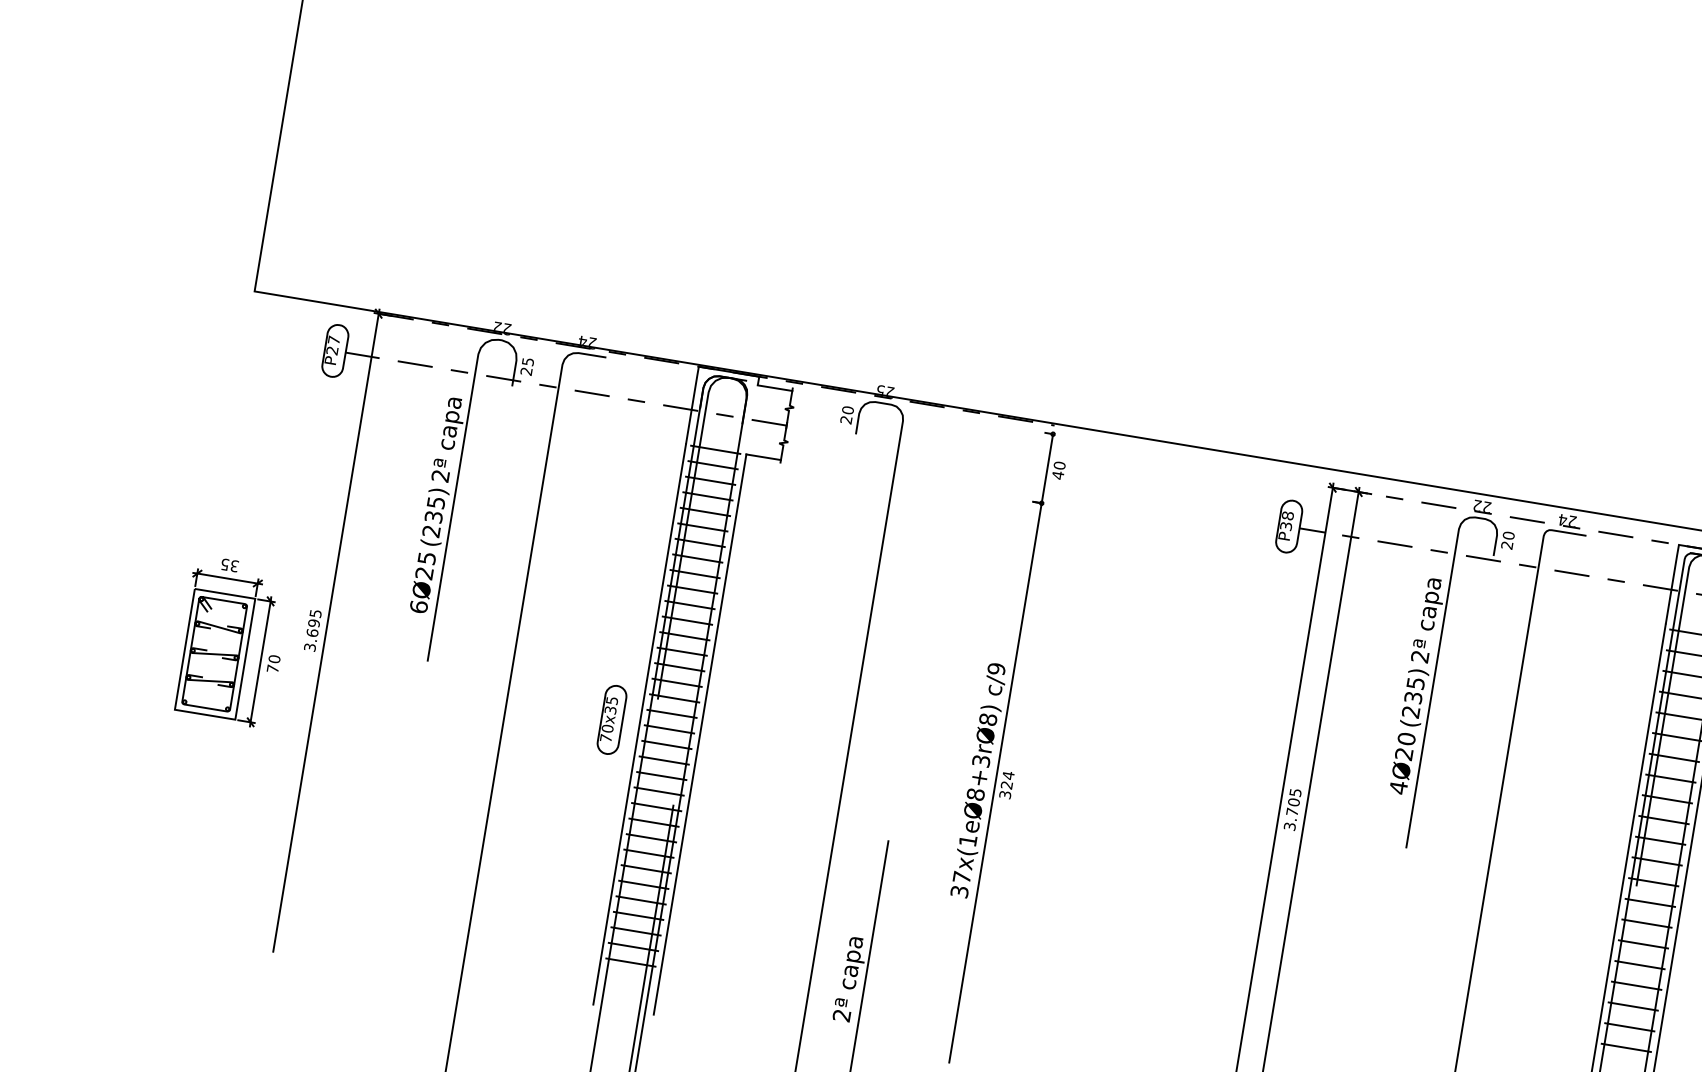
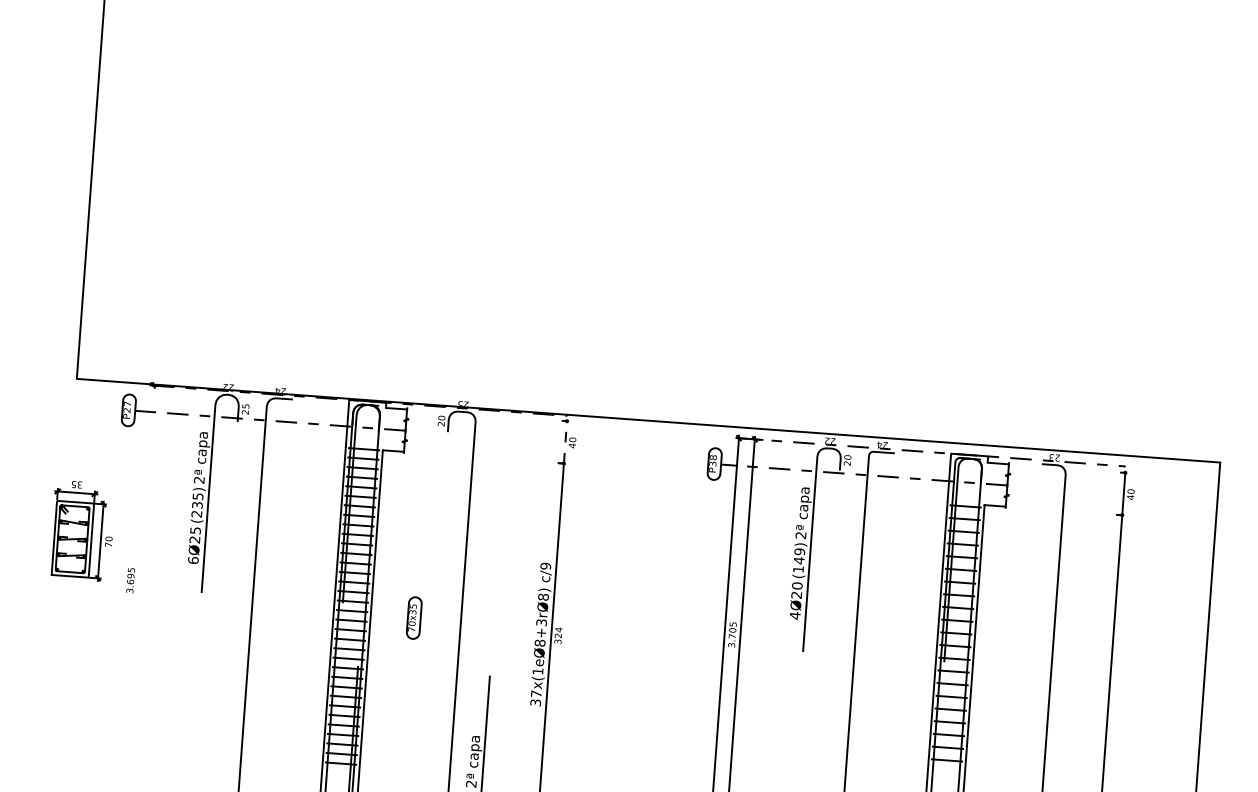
line: (1048, 462) -> (565, 438), solid -> dashed
line: (325, 631) -> (138, 580), removed
part: (230, 642) -> (81, 531), moved
text: (1413, 697) -> (799, 560), (235) -> (149)
part: (612, 719) -> (414, 617), moved

